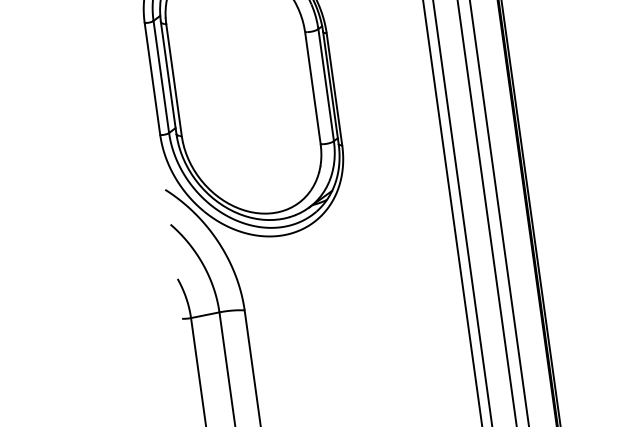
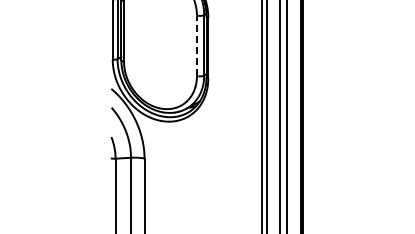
line: (311, 87) -> (196, 45), solid -> dashed

